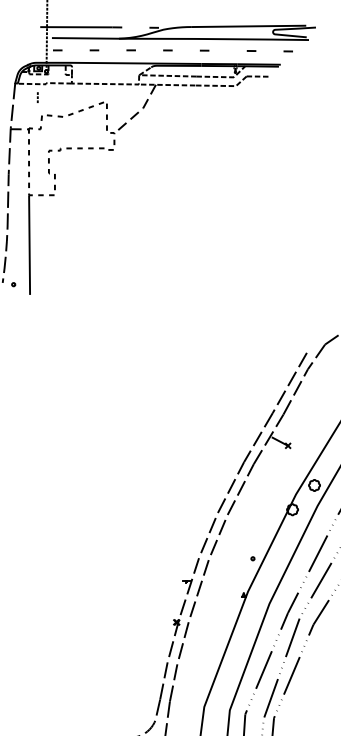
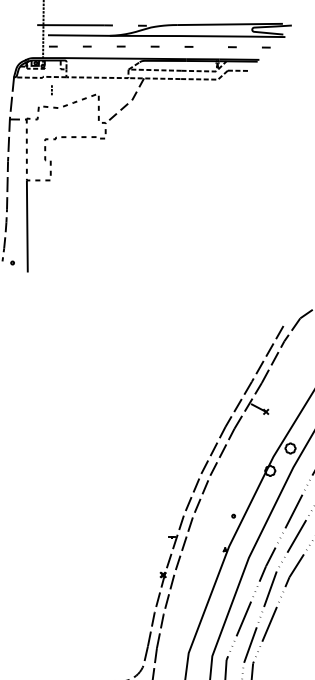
line: (37, 97) -> (51, 90), moved

